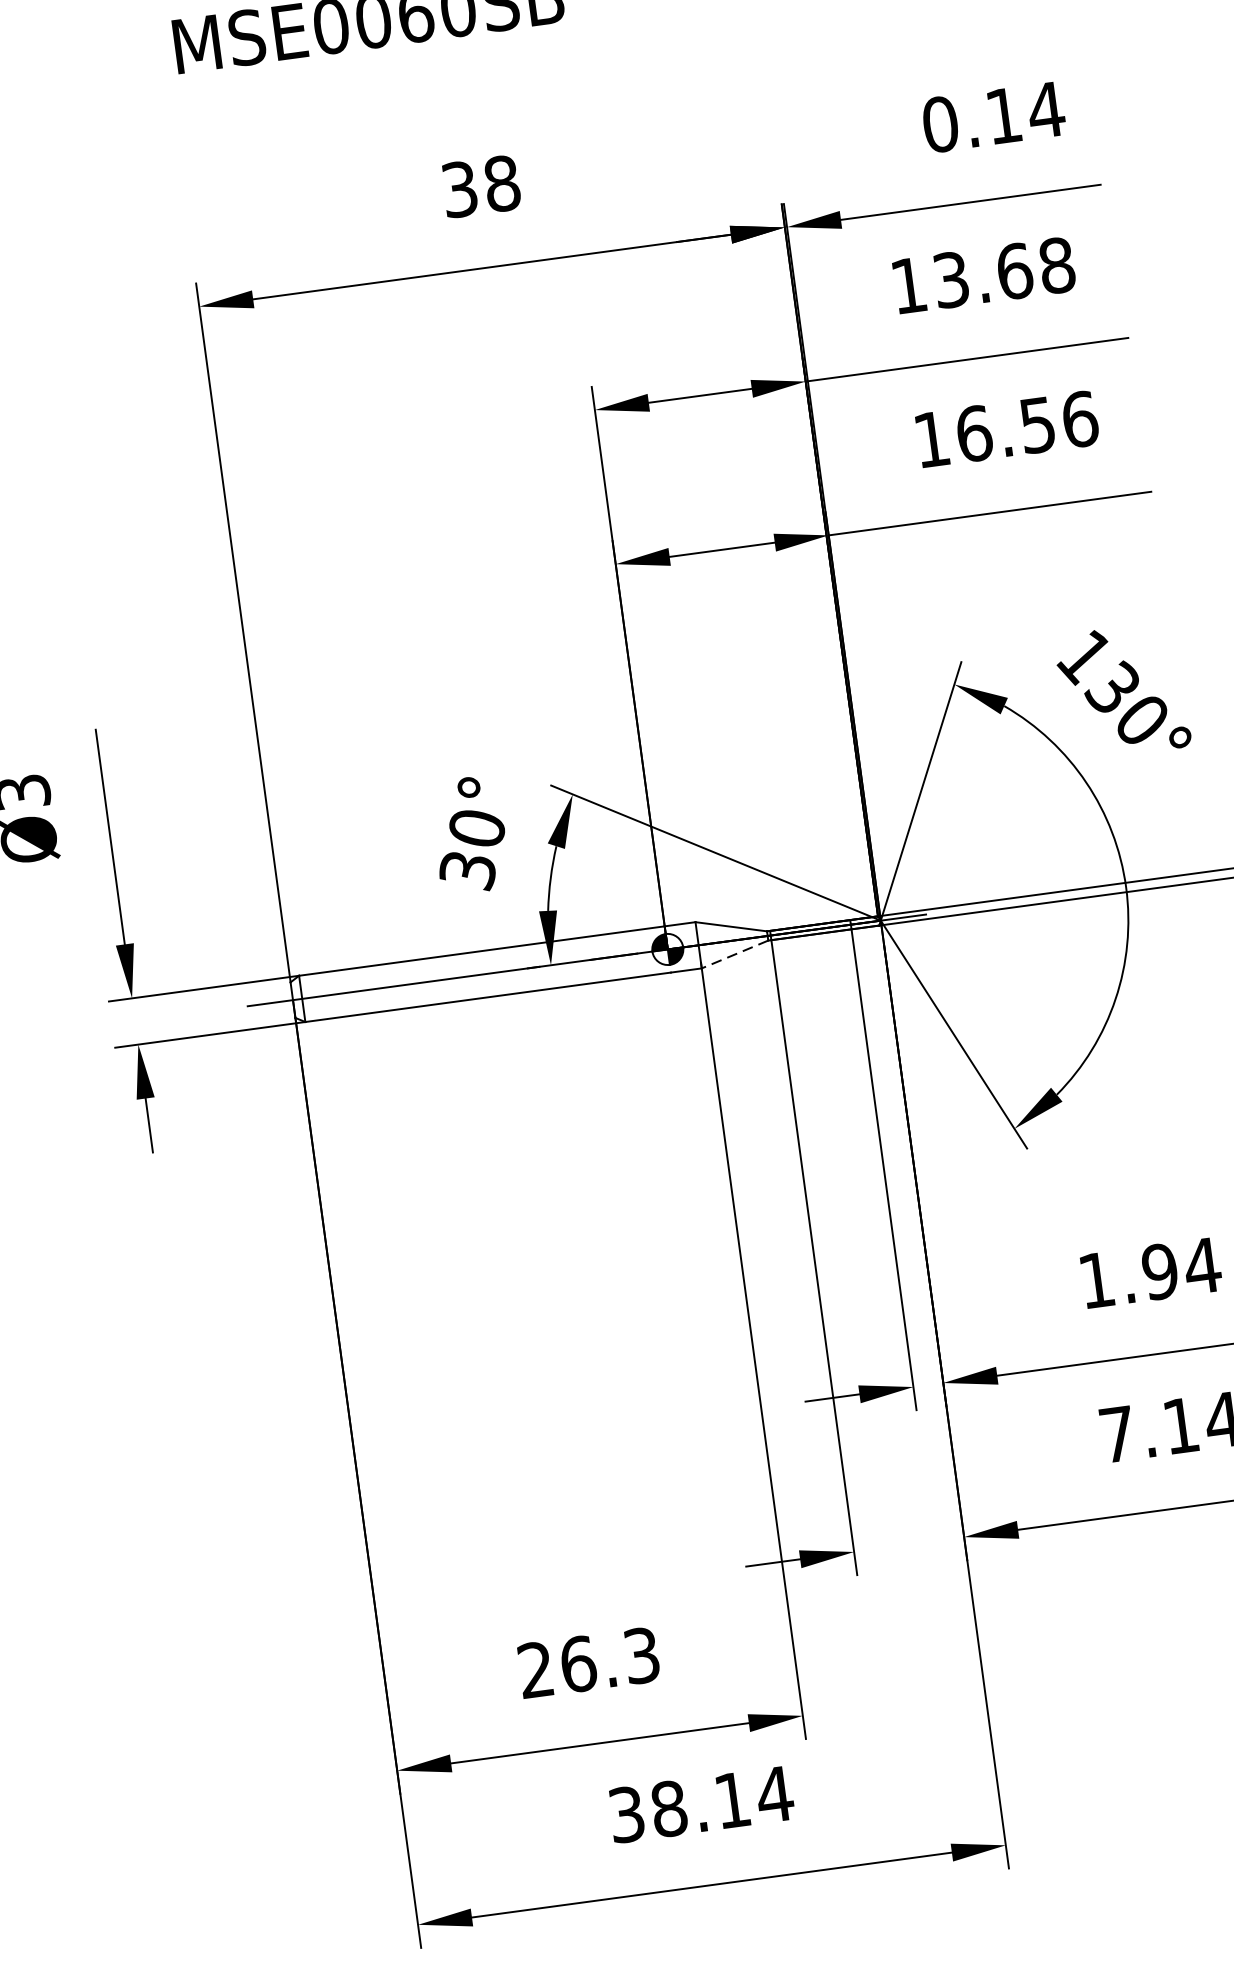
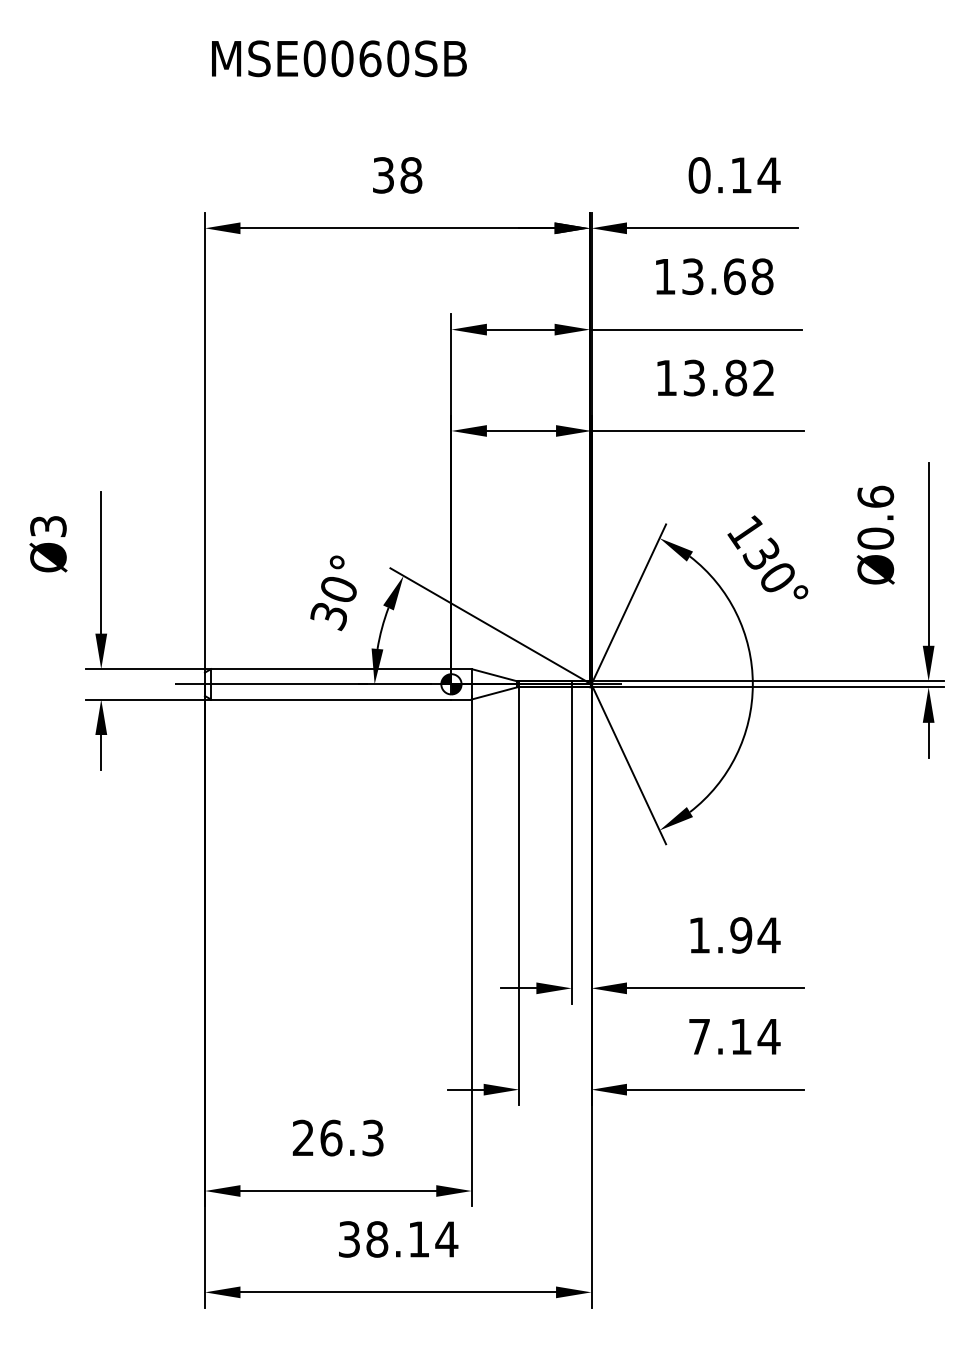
text: (1027, 425) -> (729, 377), 16.56 -> 13.82
line: (733, 954) -> (493, 693), dashed -> solid

